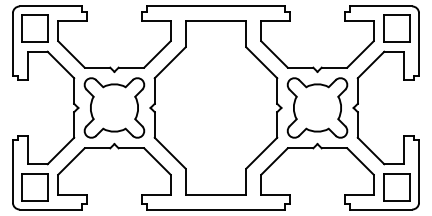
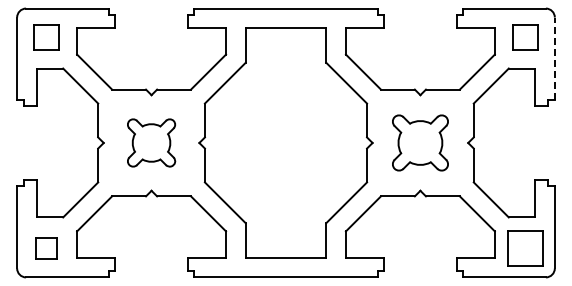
part: (35, 28) -> (46, 37), size x0.7
part: (396, 28) -> (525, 37), size x0.7
line: (418, 44) -> (554, 58), solid -> dashed
part: (114, 107) -> (151, 142), size x0.6
part: (317, 107) -> (420, 142), size x0.7
part: (35, 187) -> (46, 248), size x0.6

